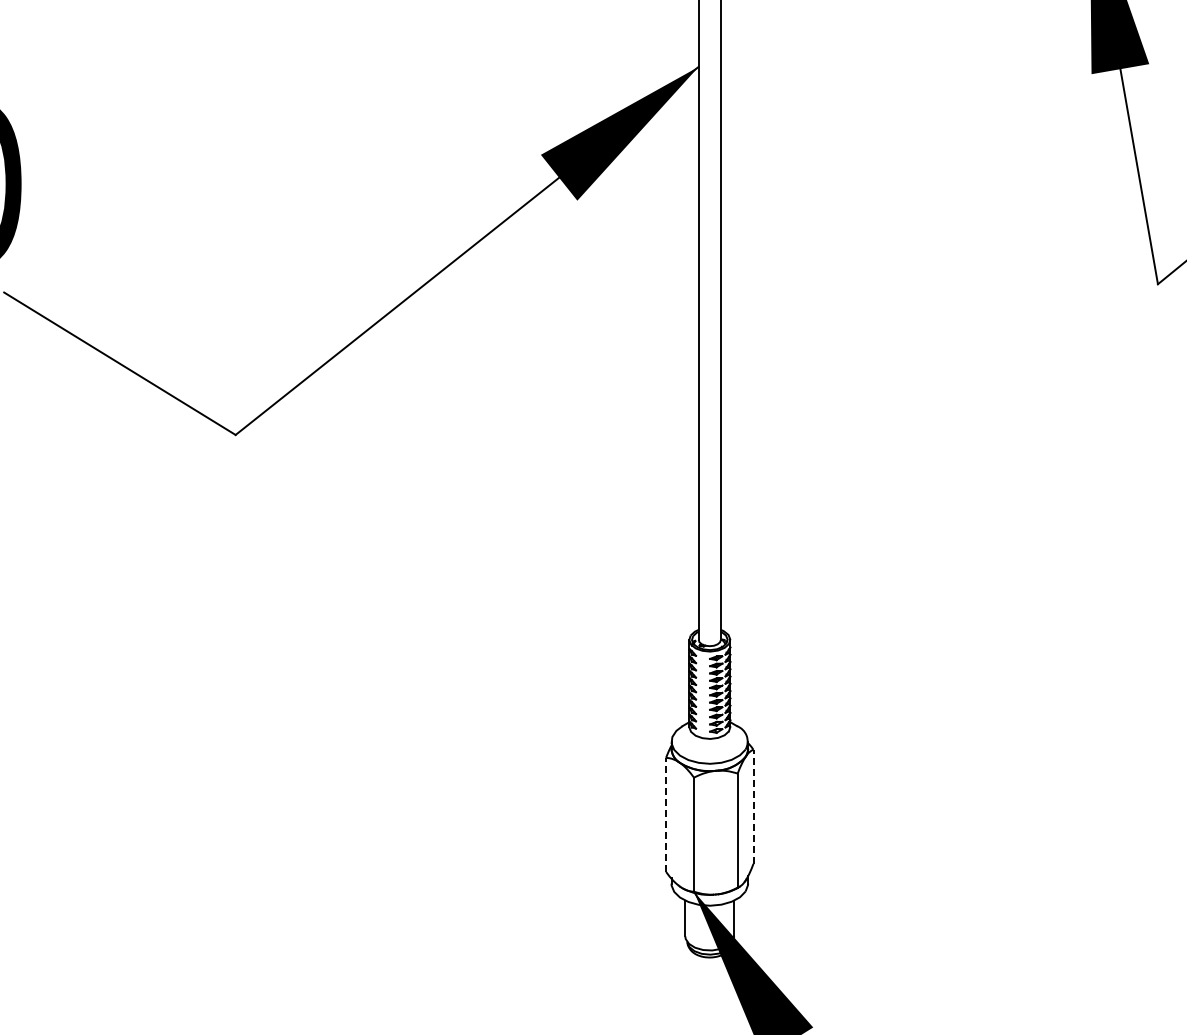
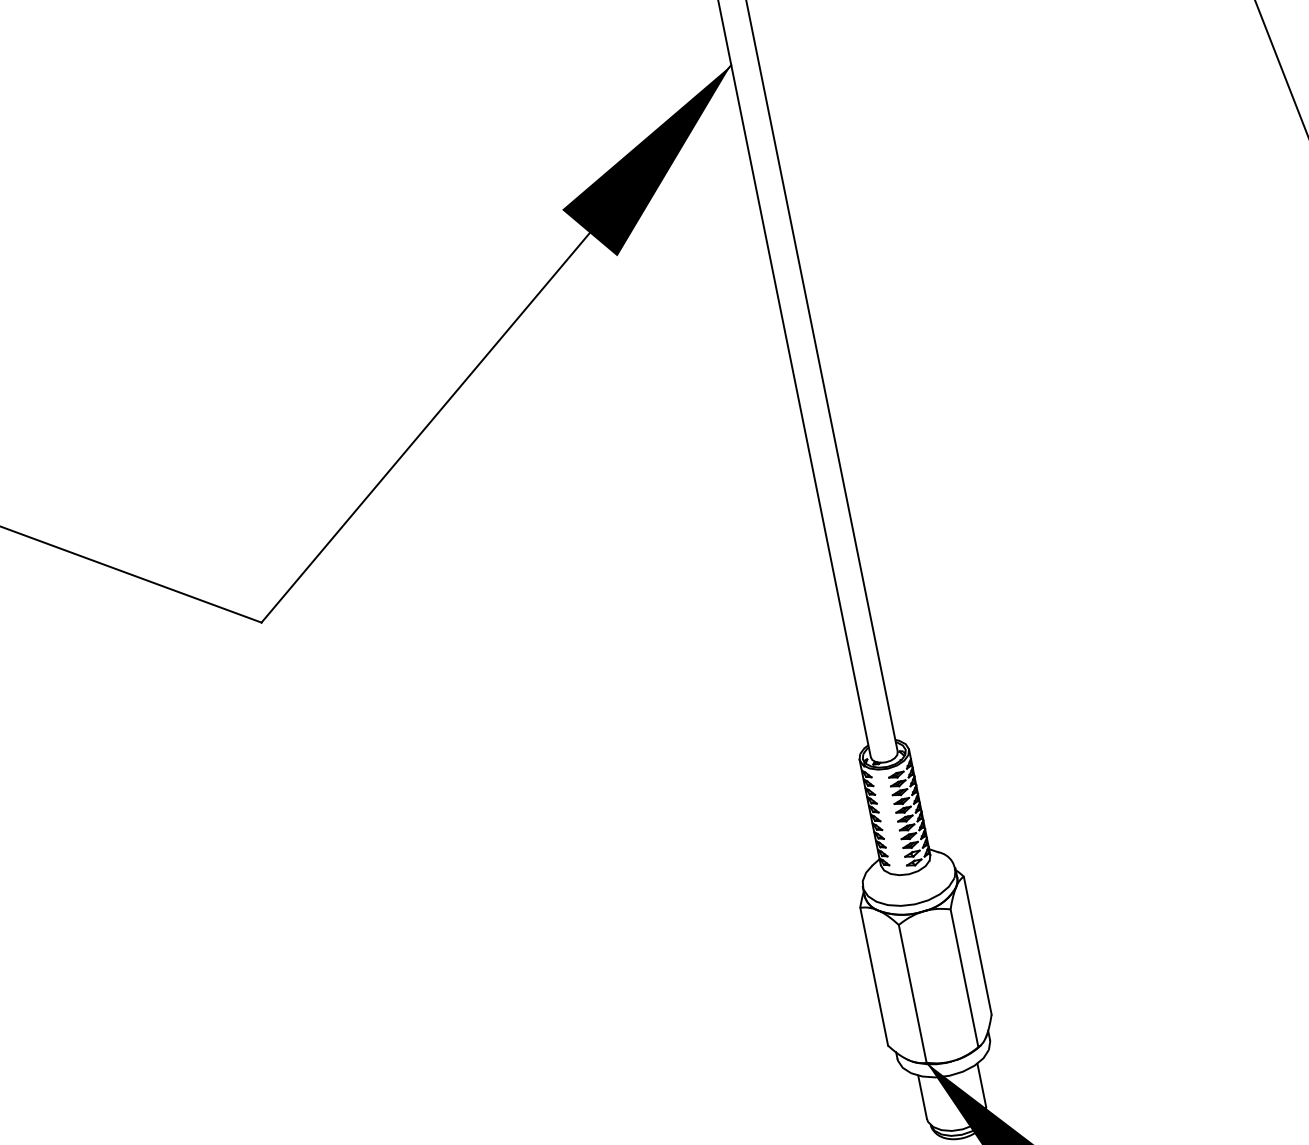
line: (753, 806) -> (977, 945), dashed -> solid
line: (666, 814) -> (874, 976), dashed -> solid

